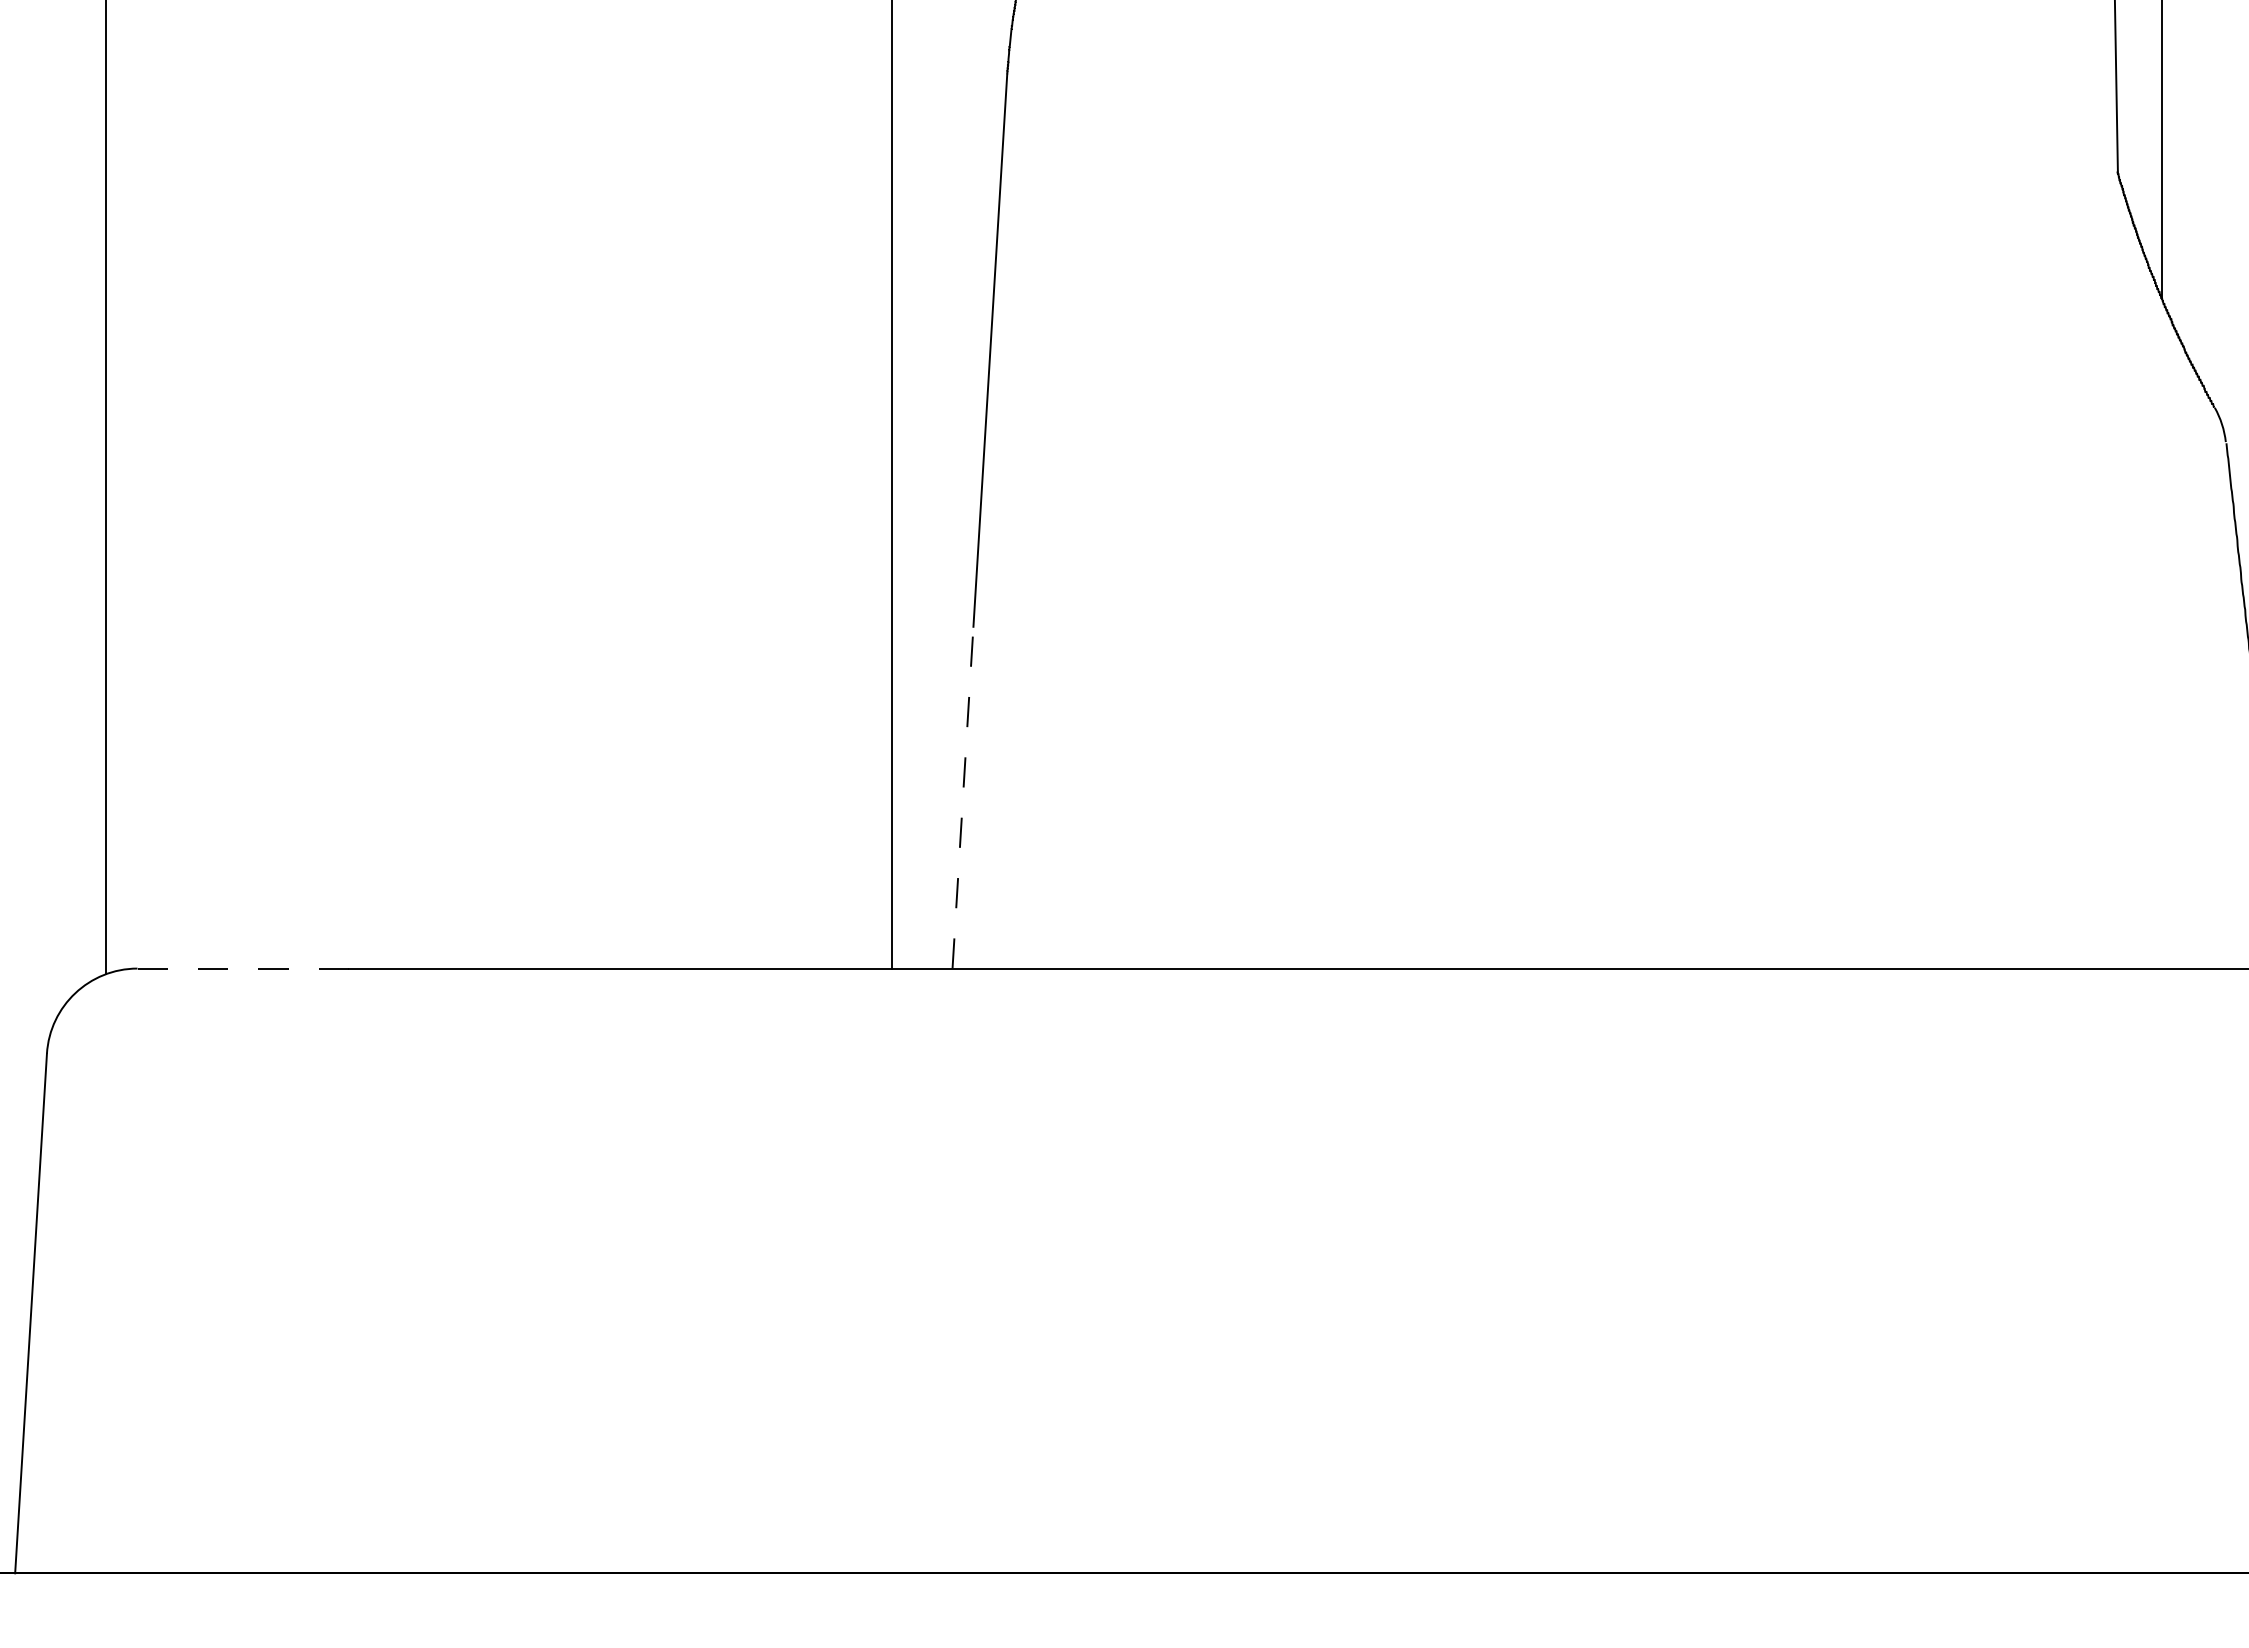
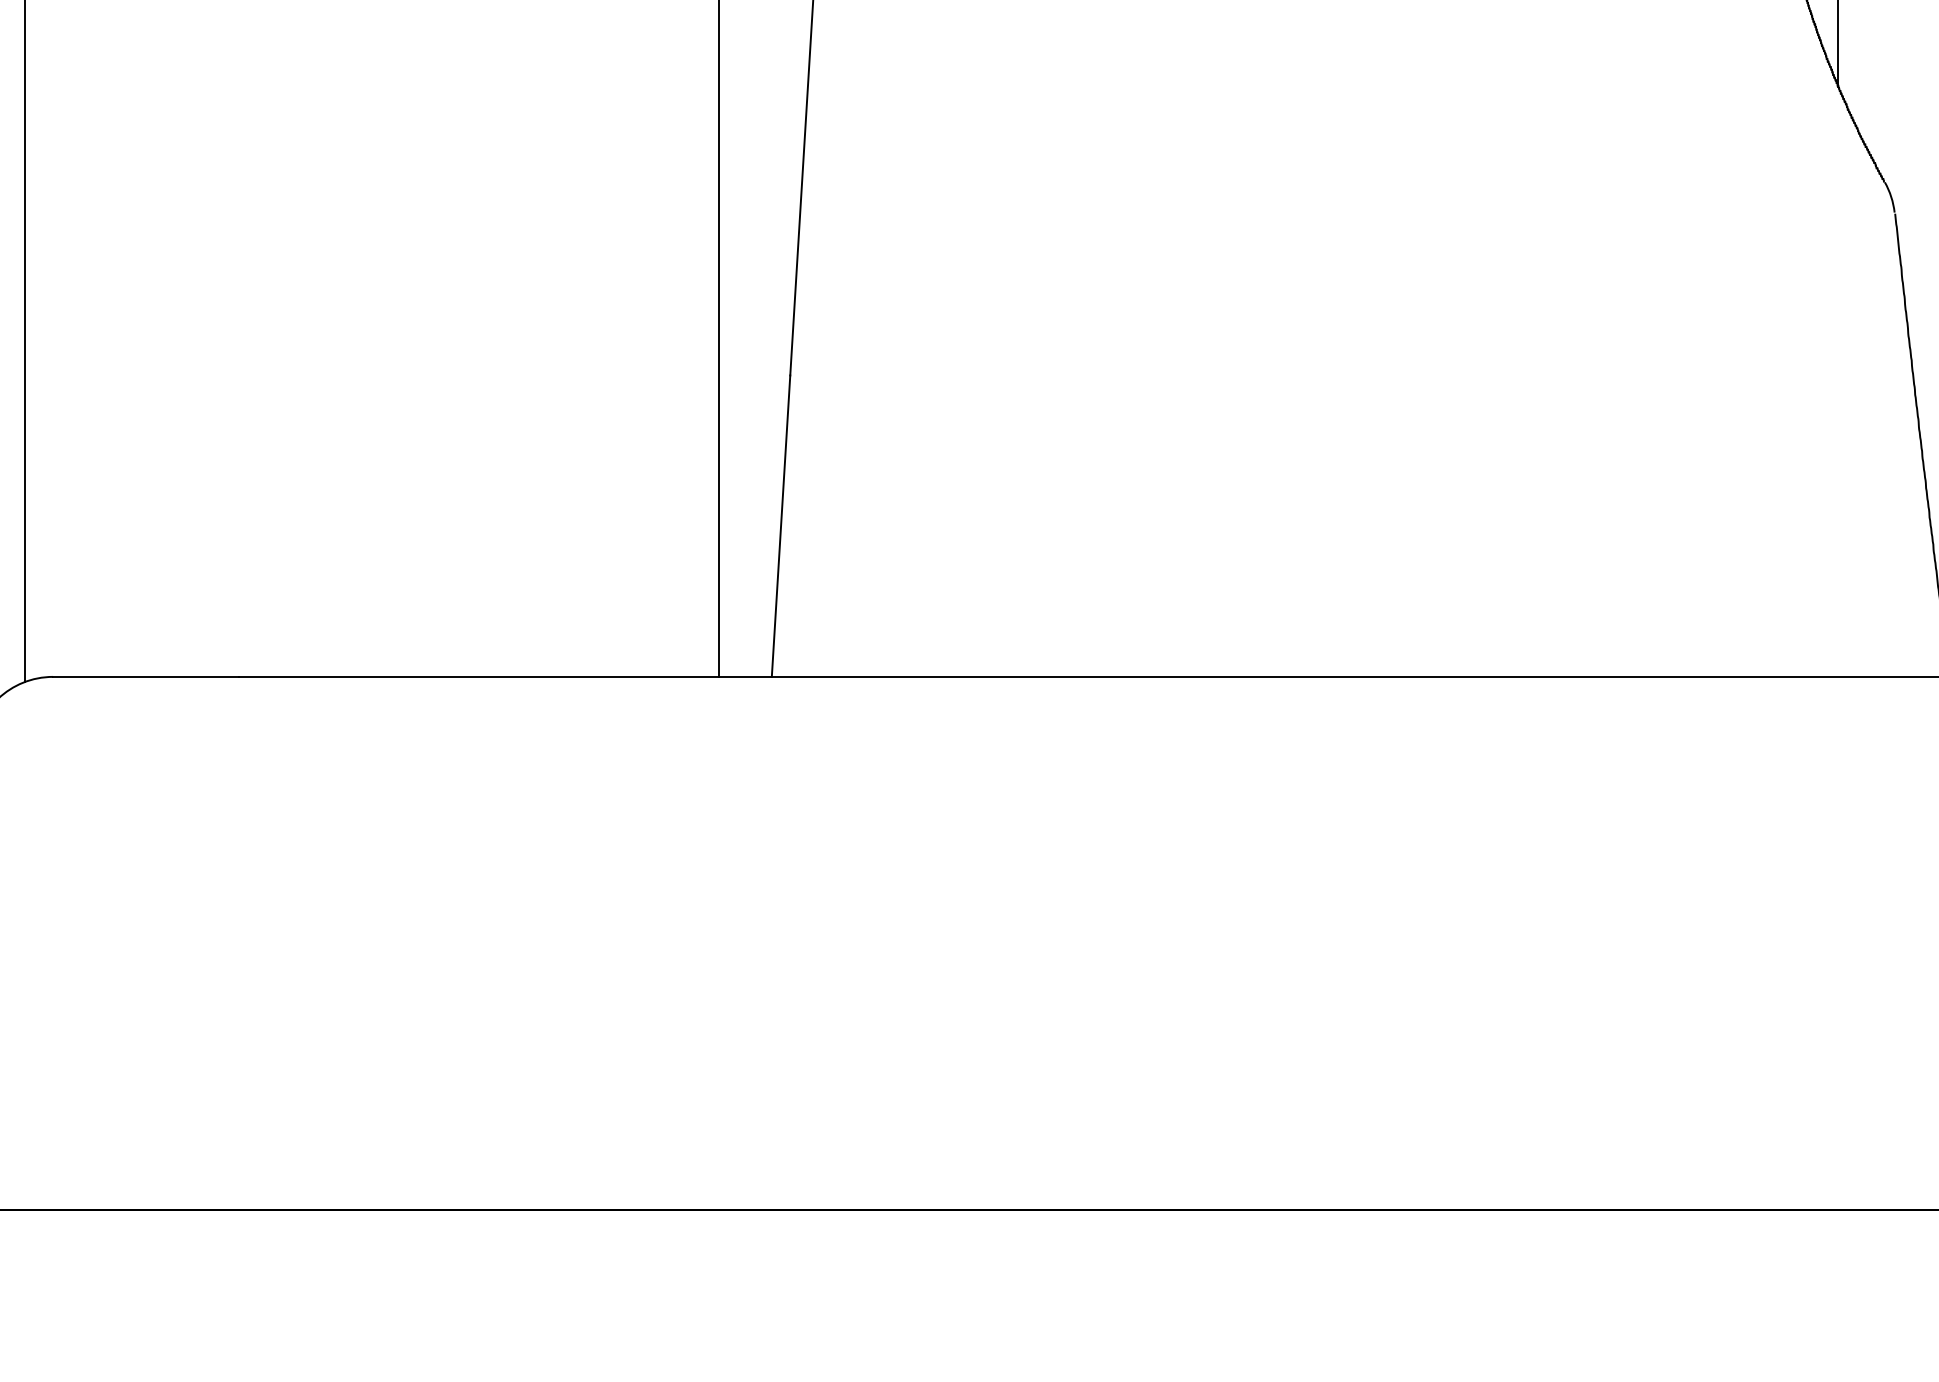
line: (963, 797) -> (781, 526), dashed -> solid
line: (243, 968) -> (146, 676), dashed -> solid

